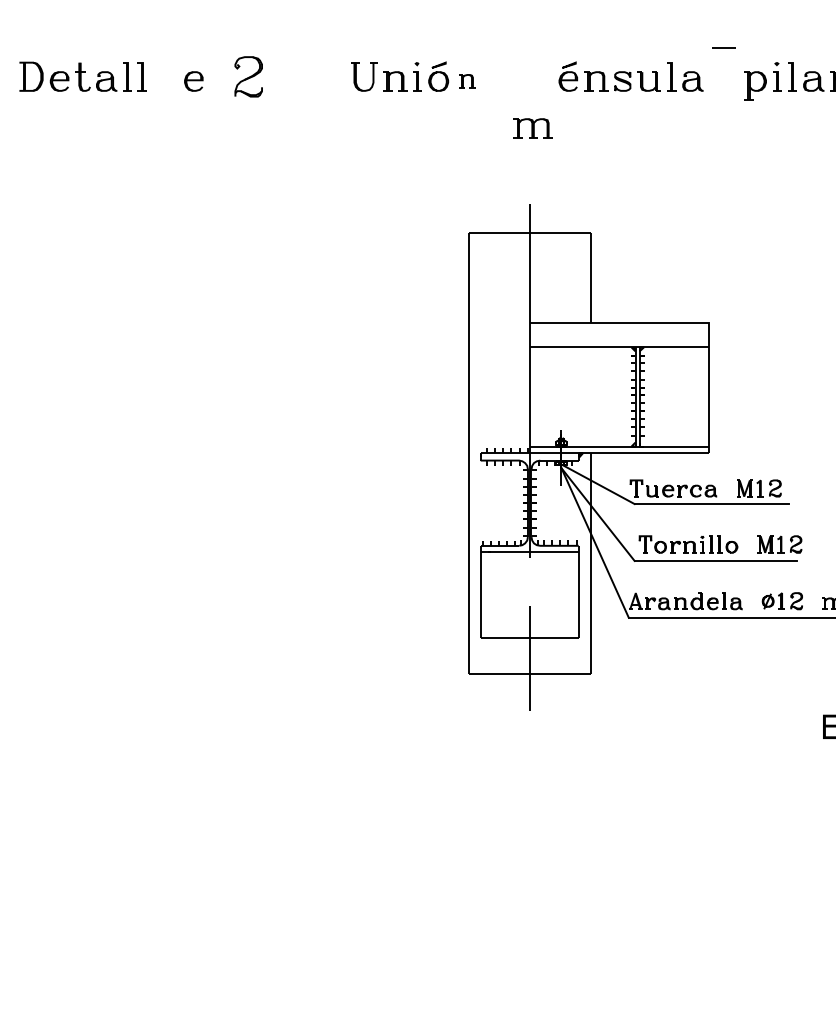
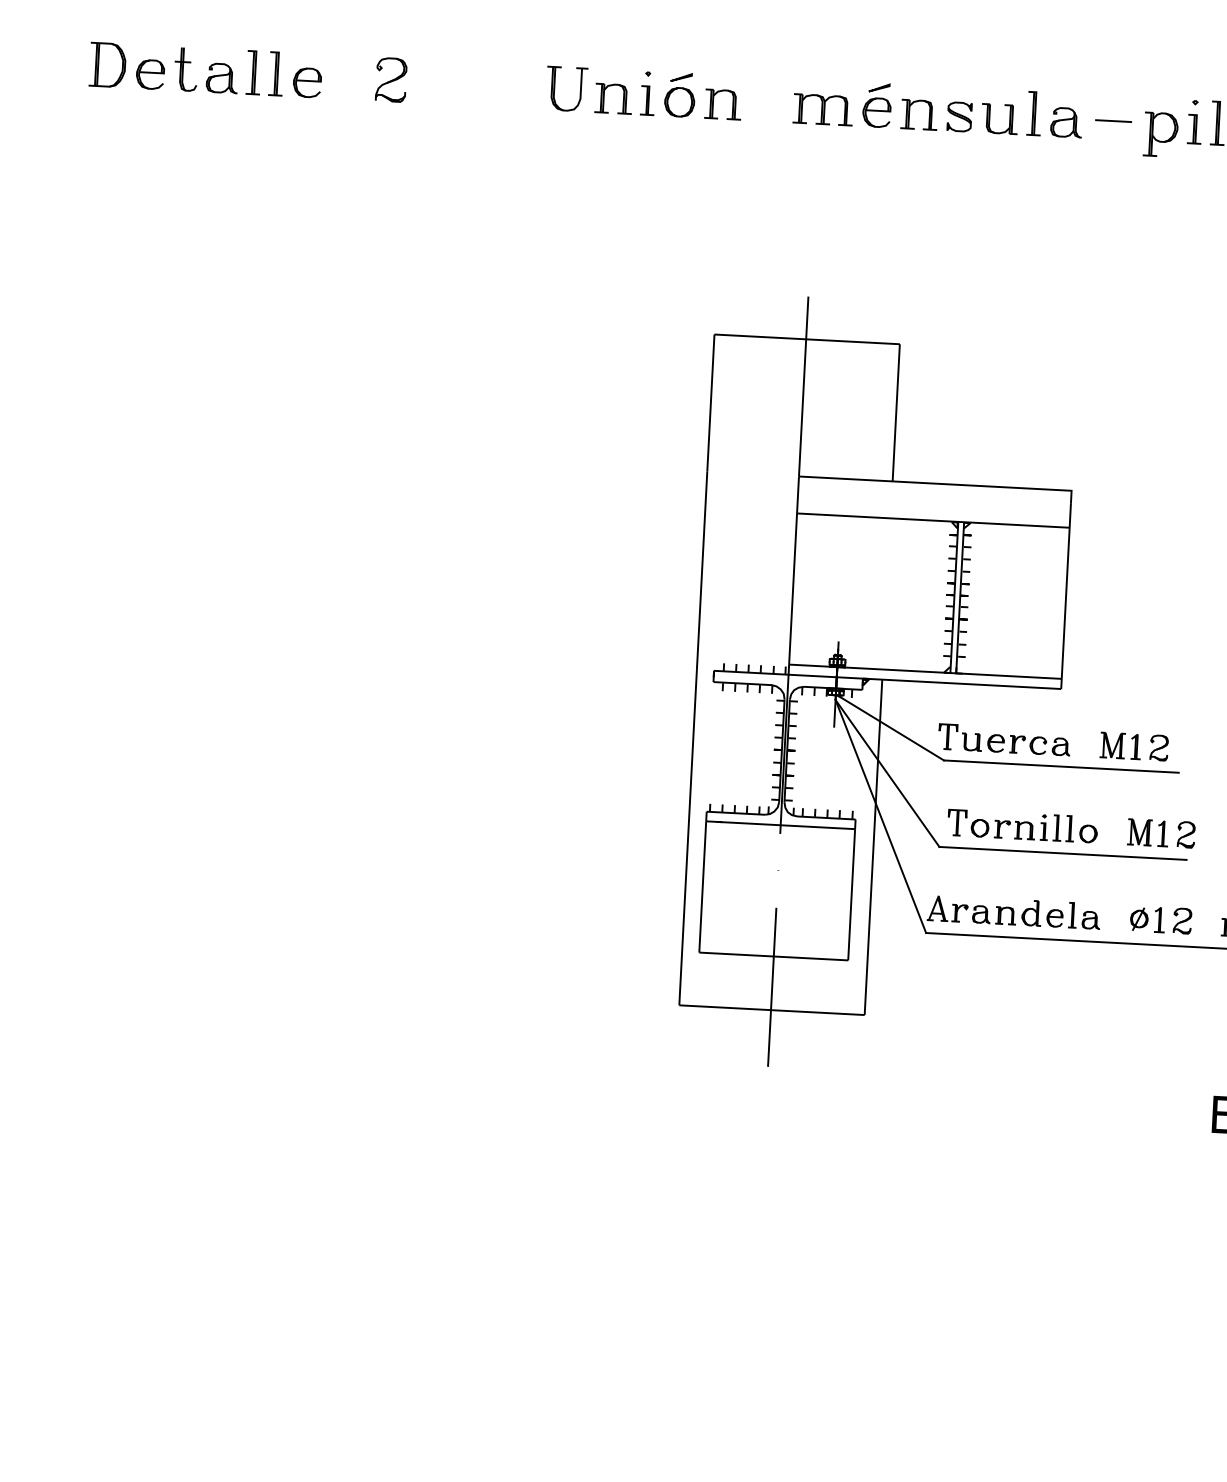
line: (723, 47) -> (1113, 120), moved
part: (82, 76) -> (185, 68), moved
part: (248, 76) -> (390, 79), size x0.71
part: (467, 81) -> (723, 104), size x1.43
part: (532, 128) -> (822, 109), moved

